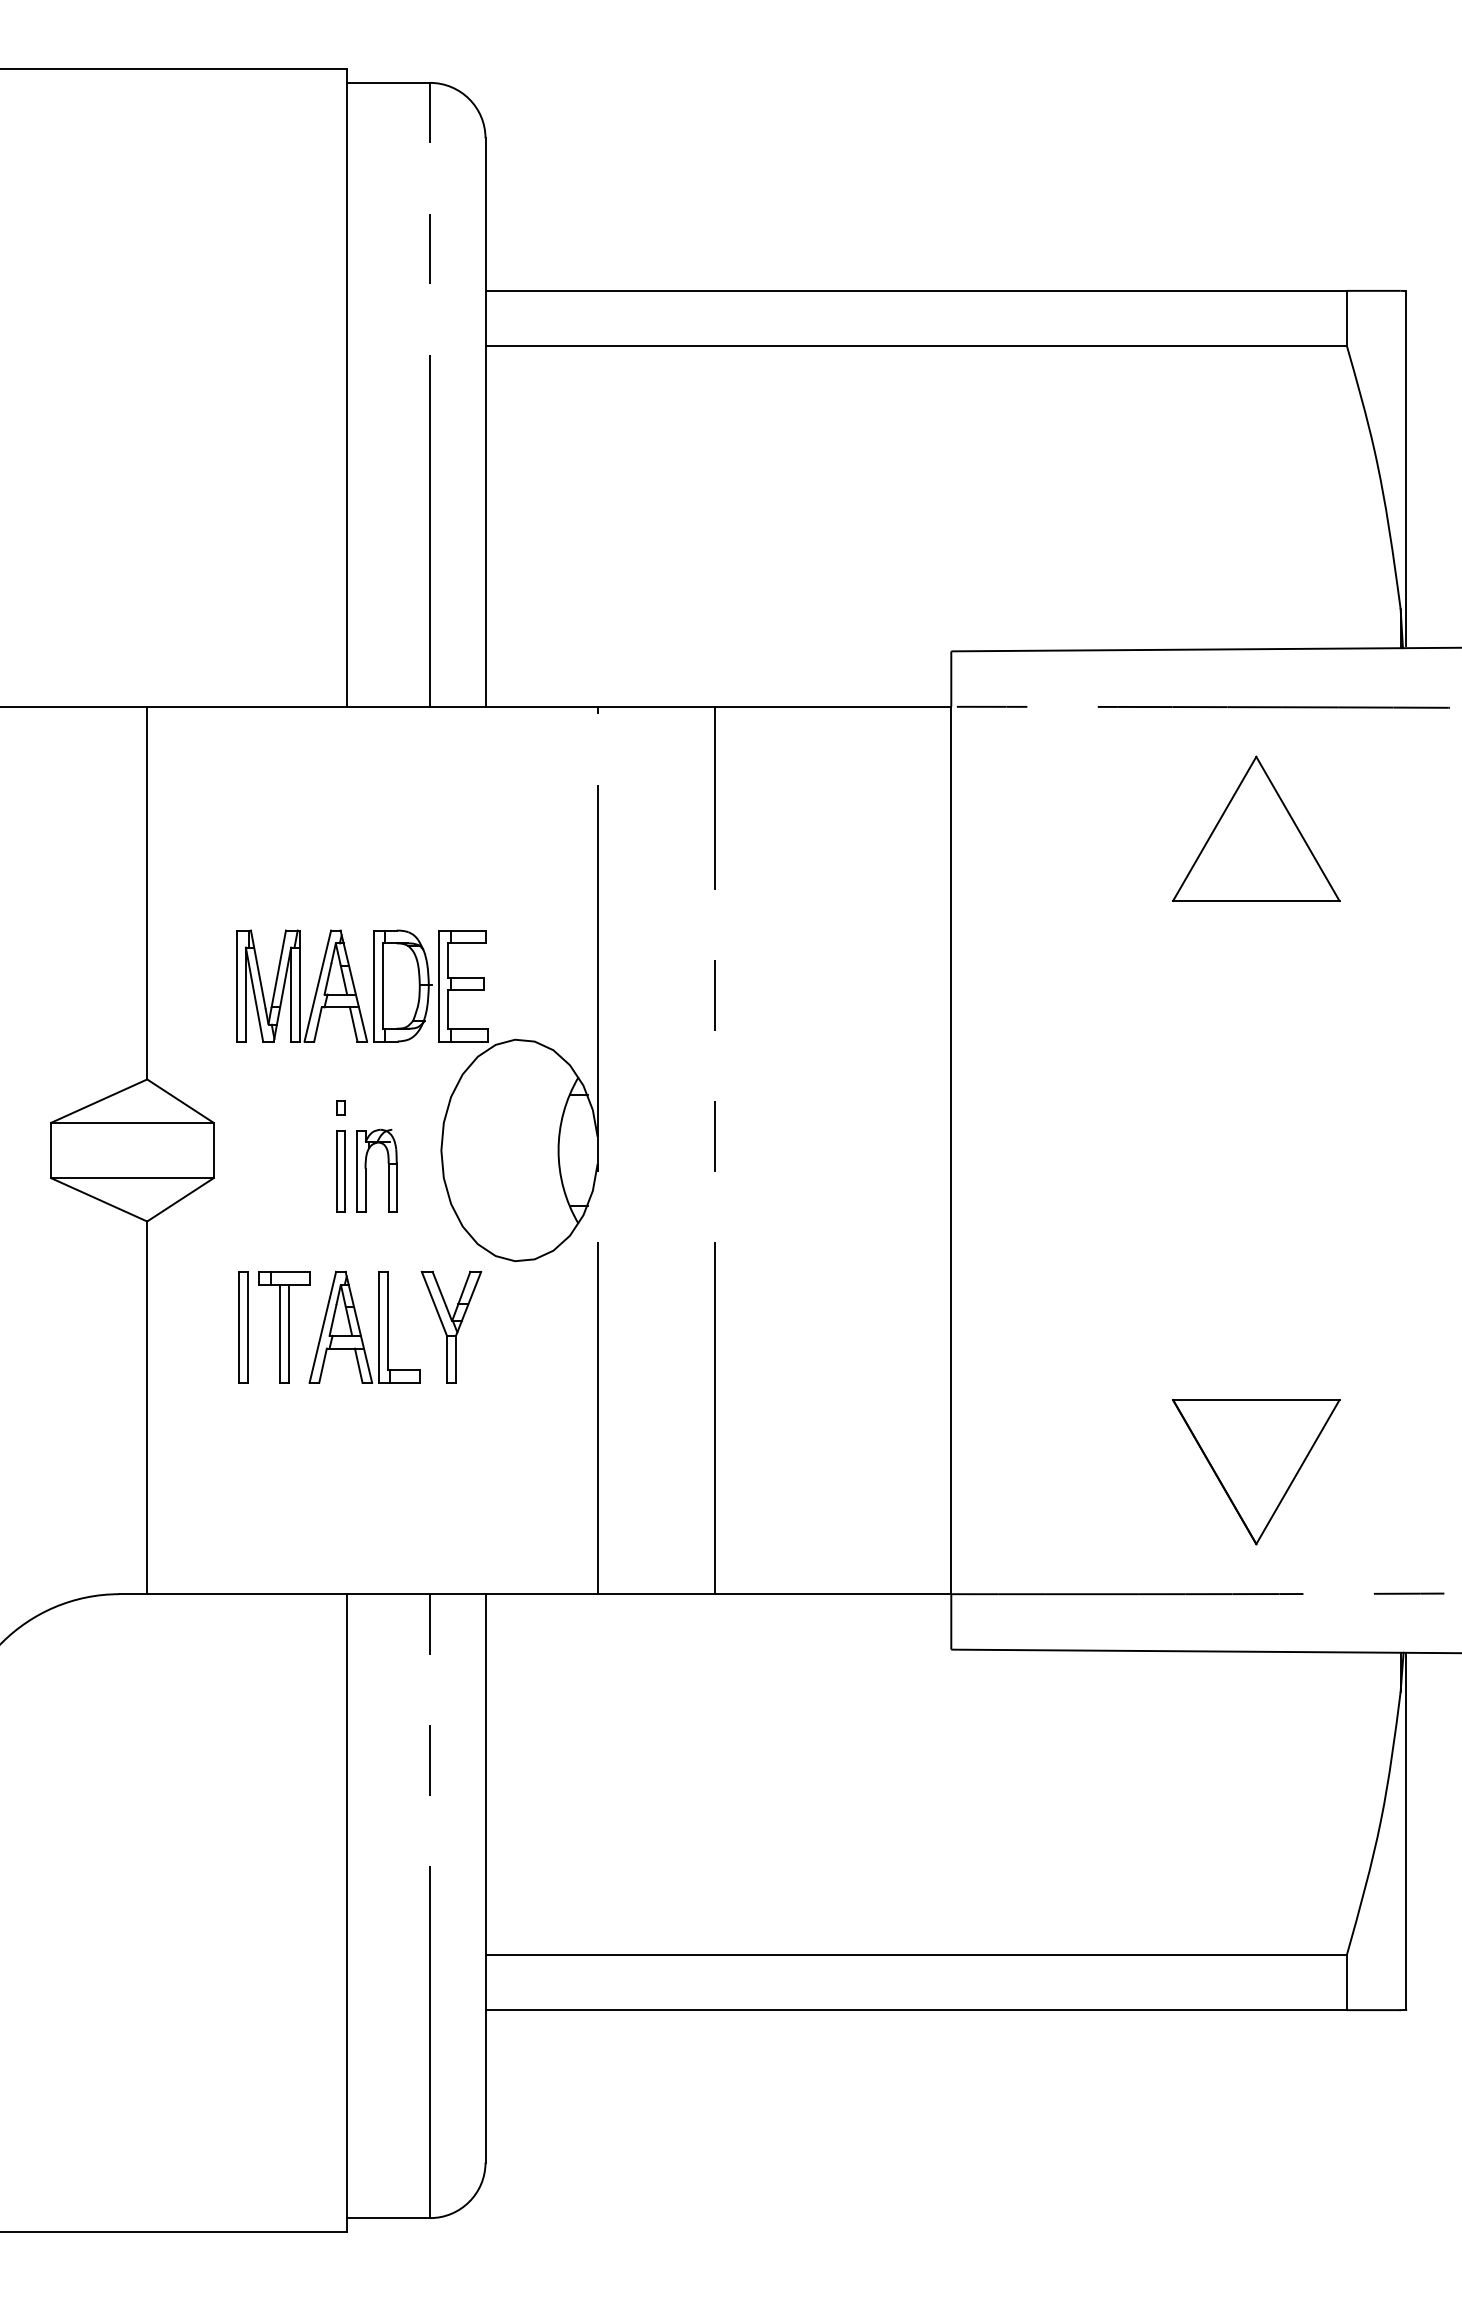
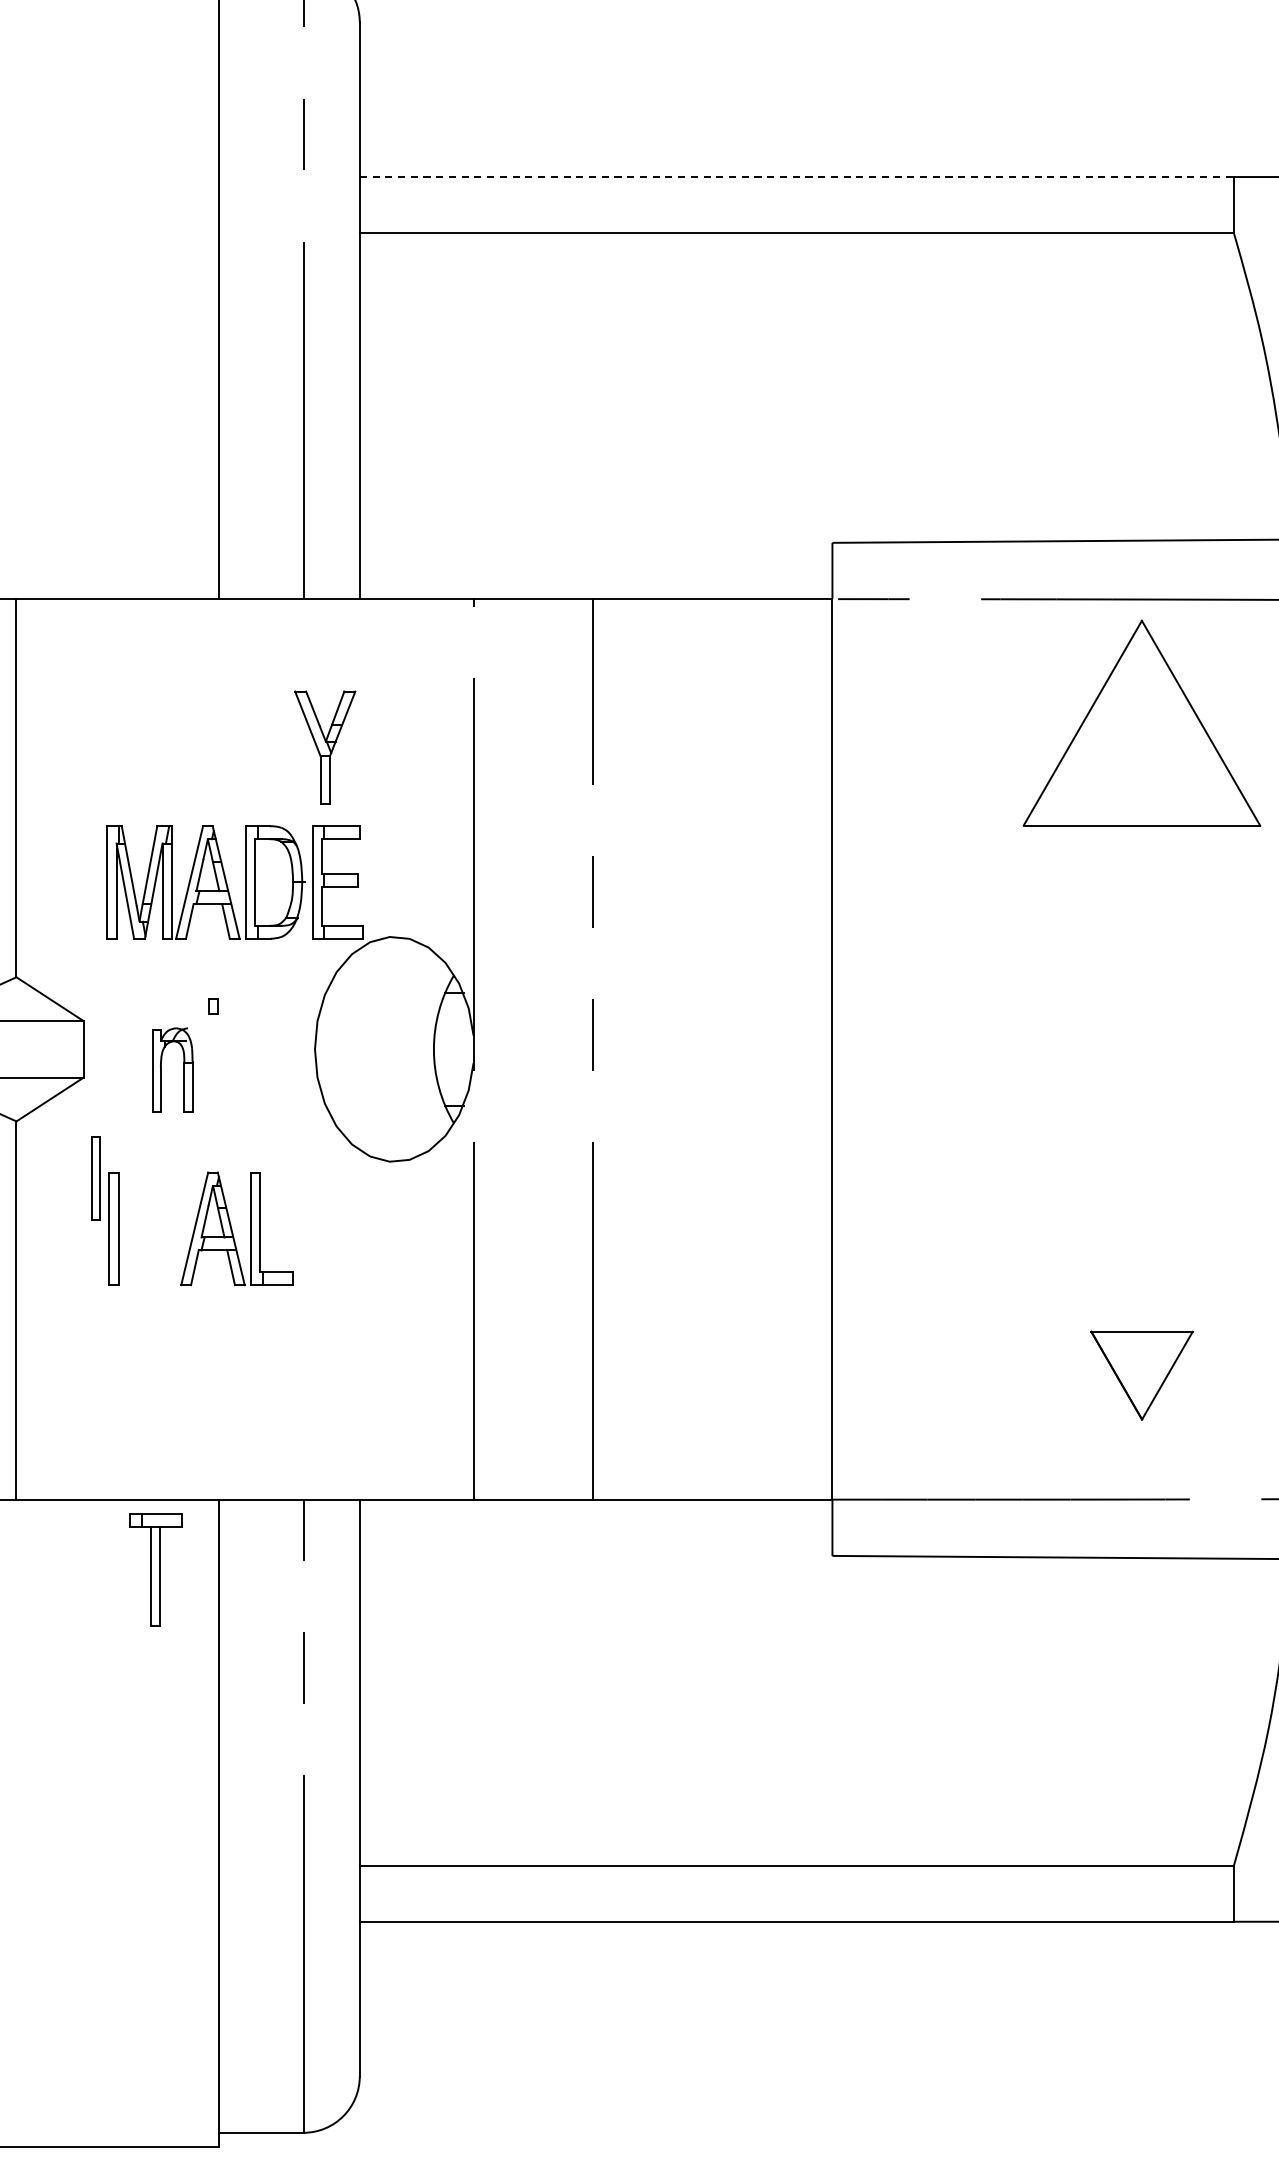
line: (916, 290) -> (797, 176), solid -> dashed
part: (1256, 828) -> (1142, 722), size x1.4
part: (366, 1170) -> (161, 1069), moved
part: (340, 1171) -> (94, 1178), moved
part: (451, 1326) -> (325, 746), moved
part: (284, 1327) -> (155, 1569), moved
part: (1256, 1471) -> (1142, 1375), size x0.6

